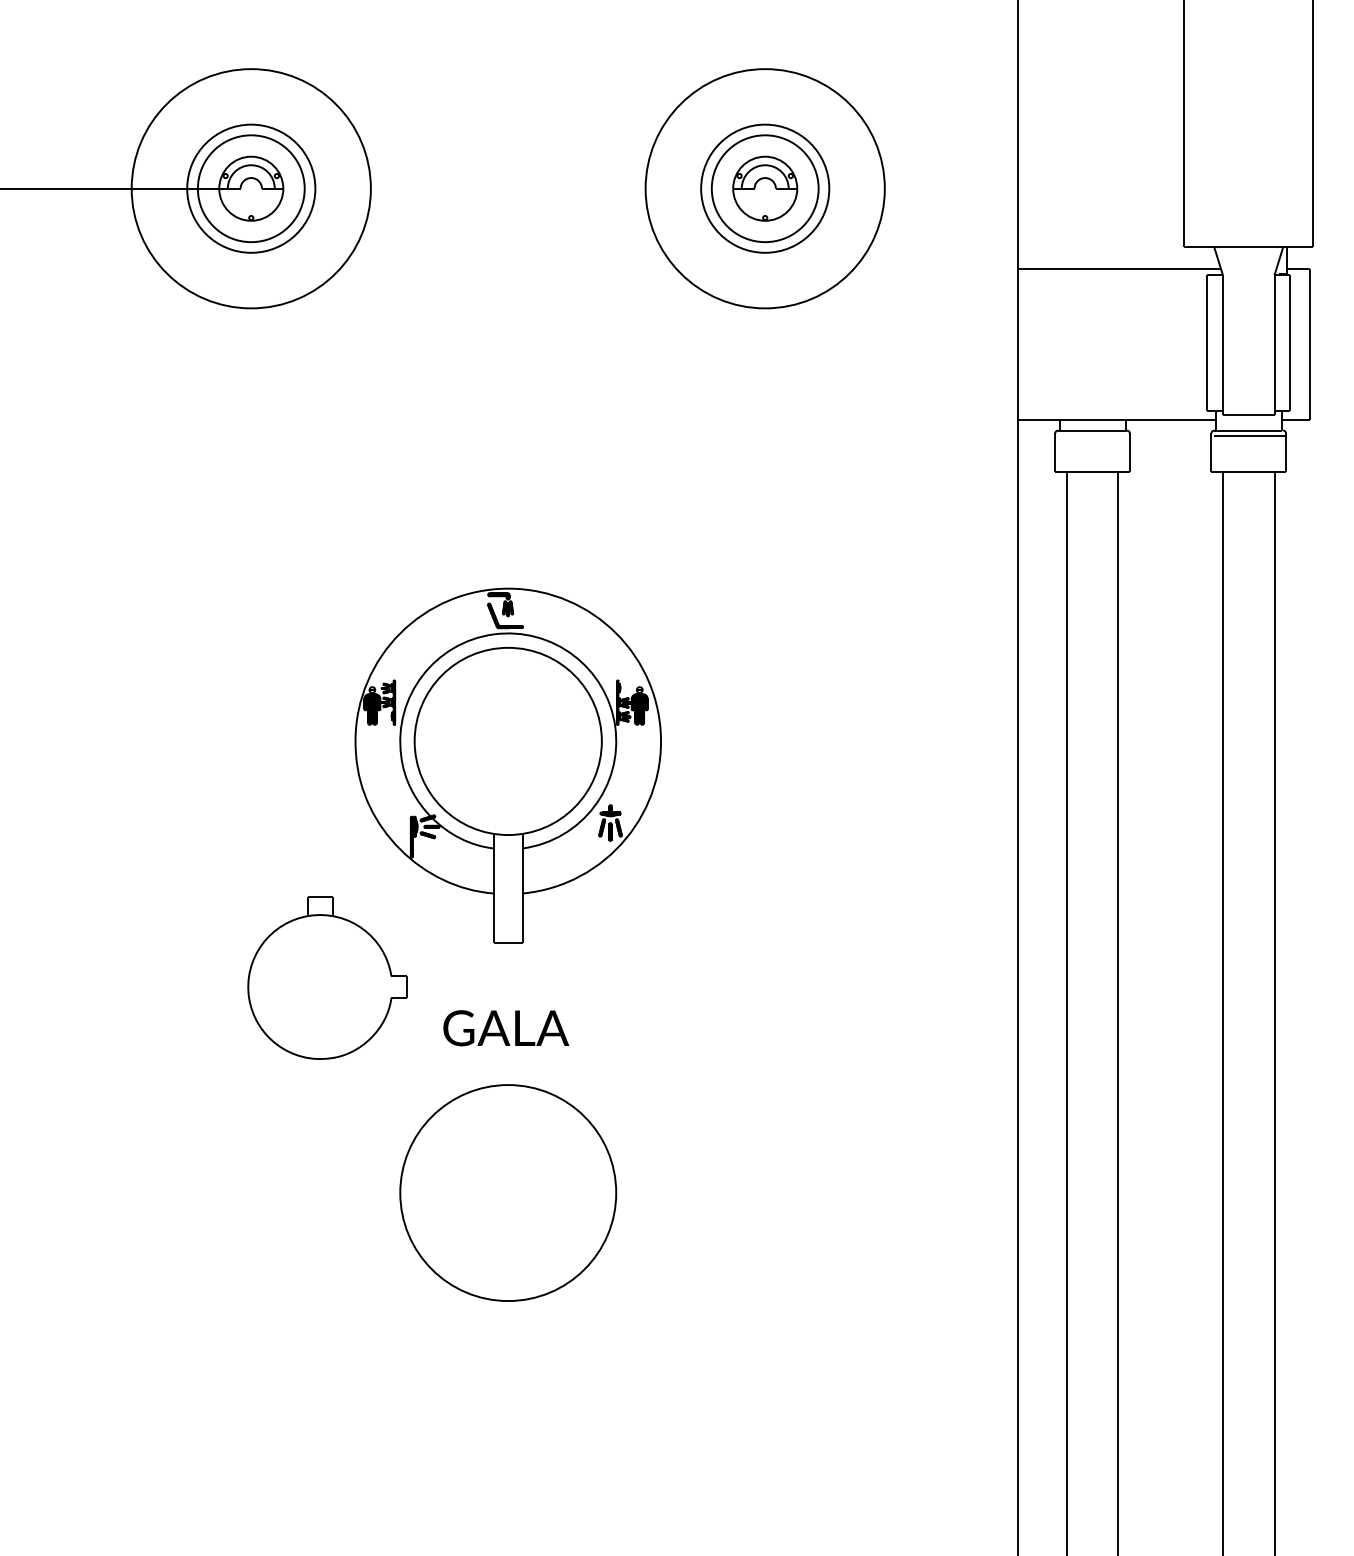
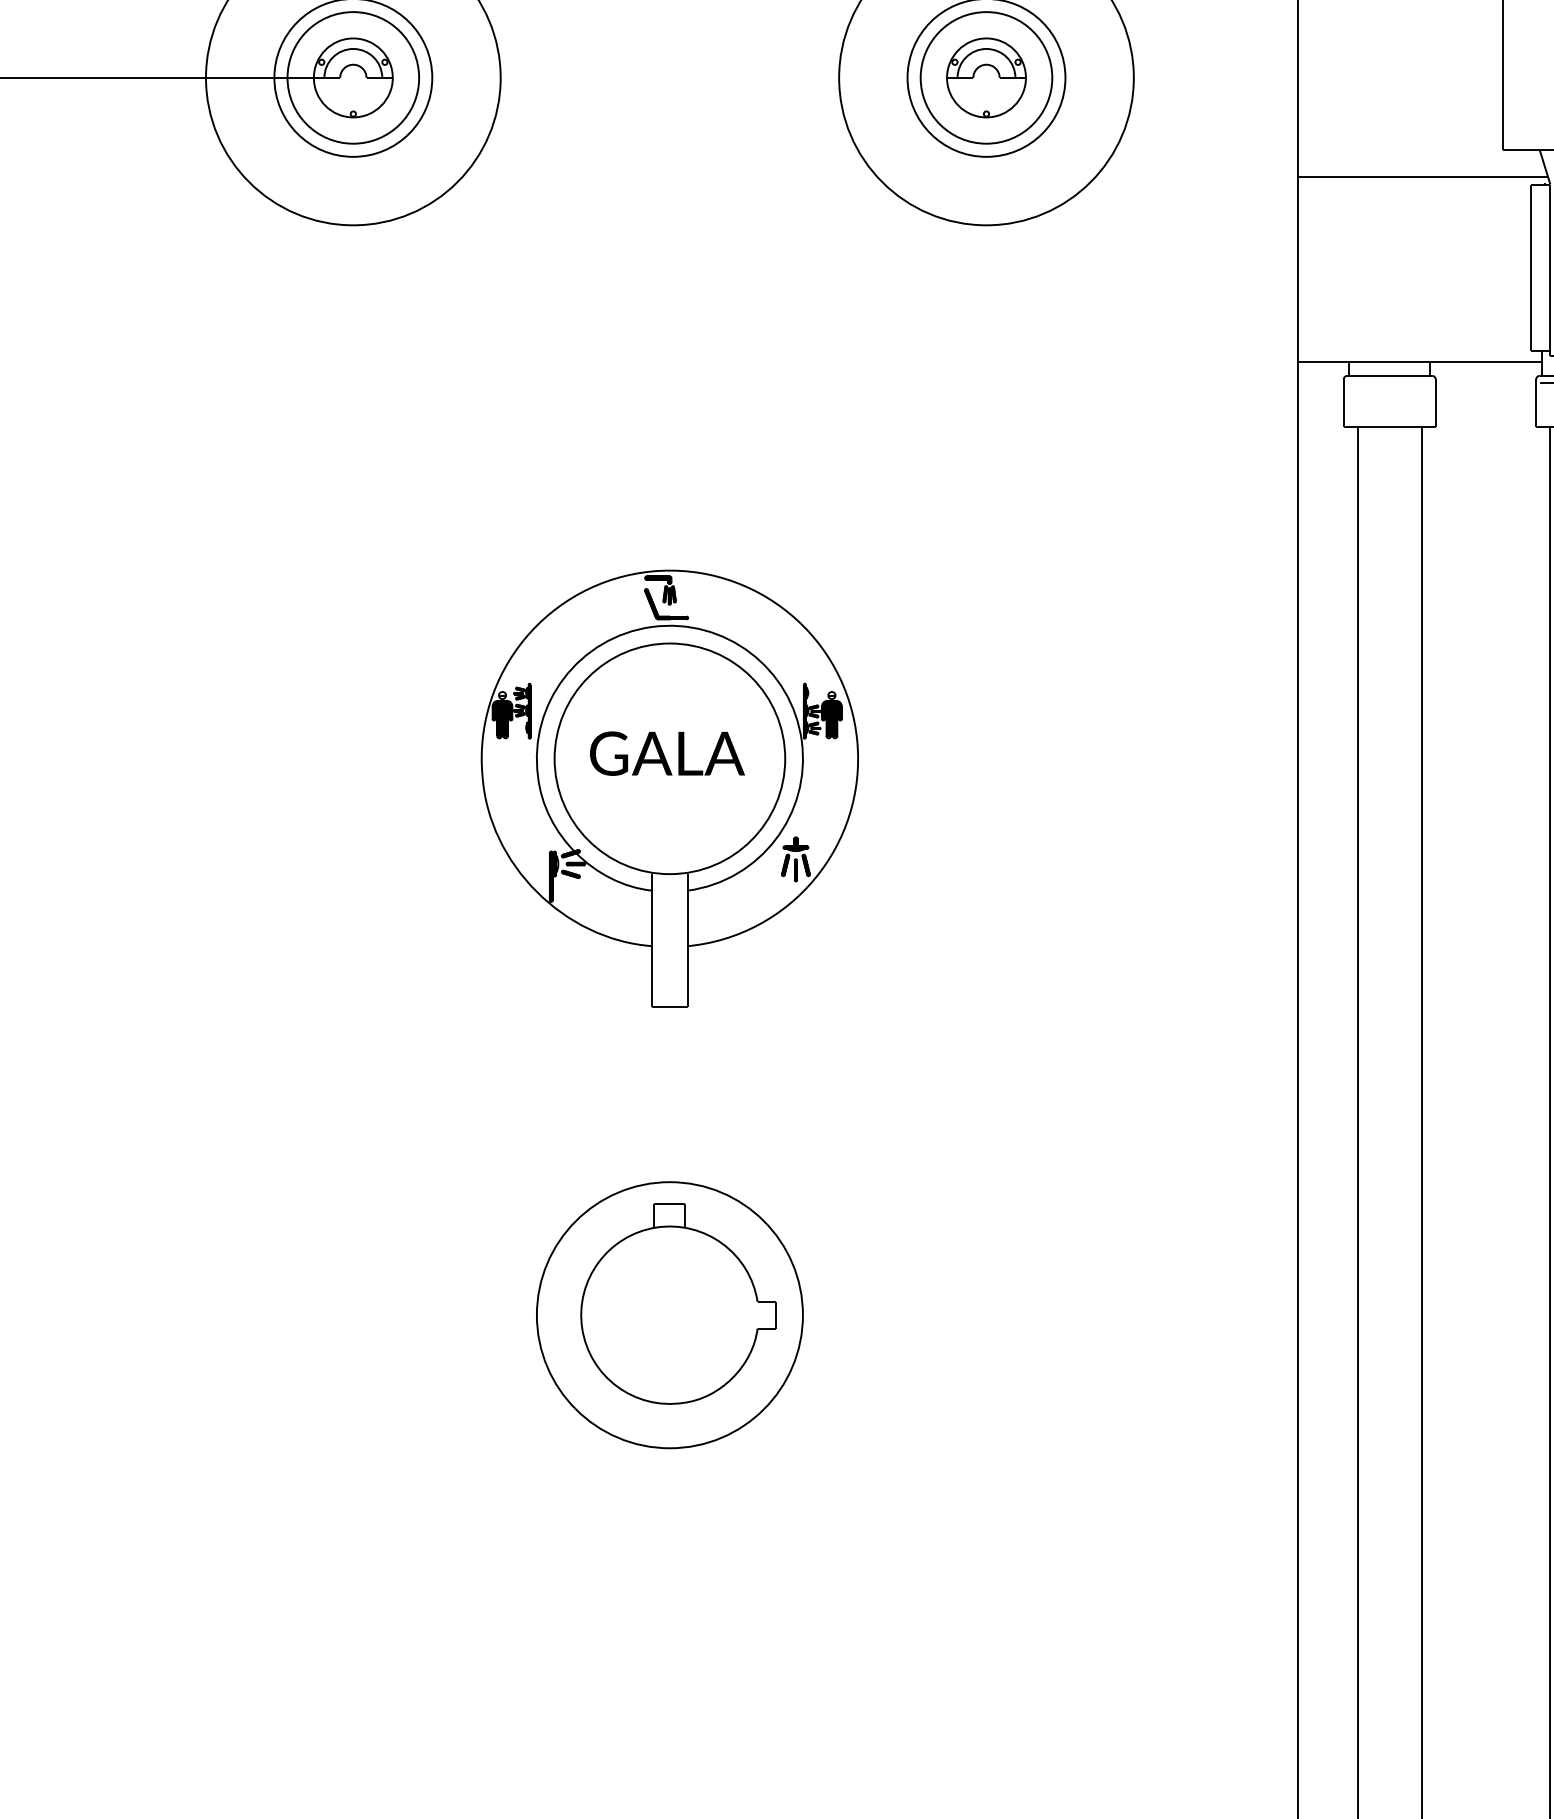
part: (327, 977) -> (678, 1303), moved
text: (506, 1028) -> (667, 753), moved

